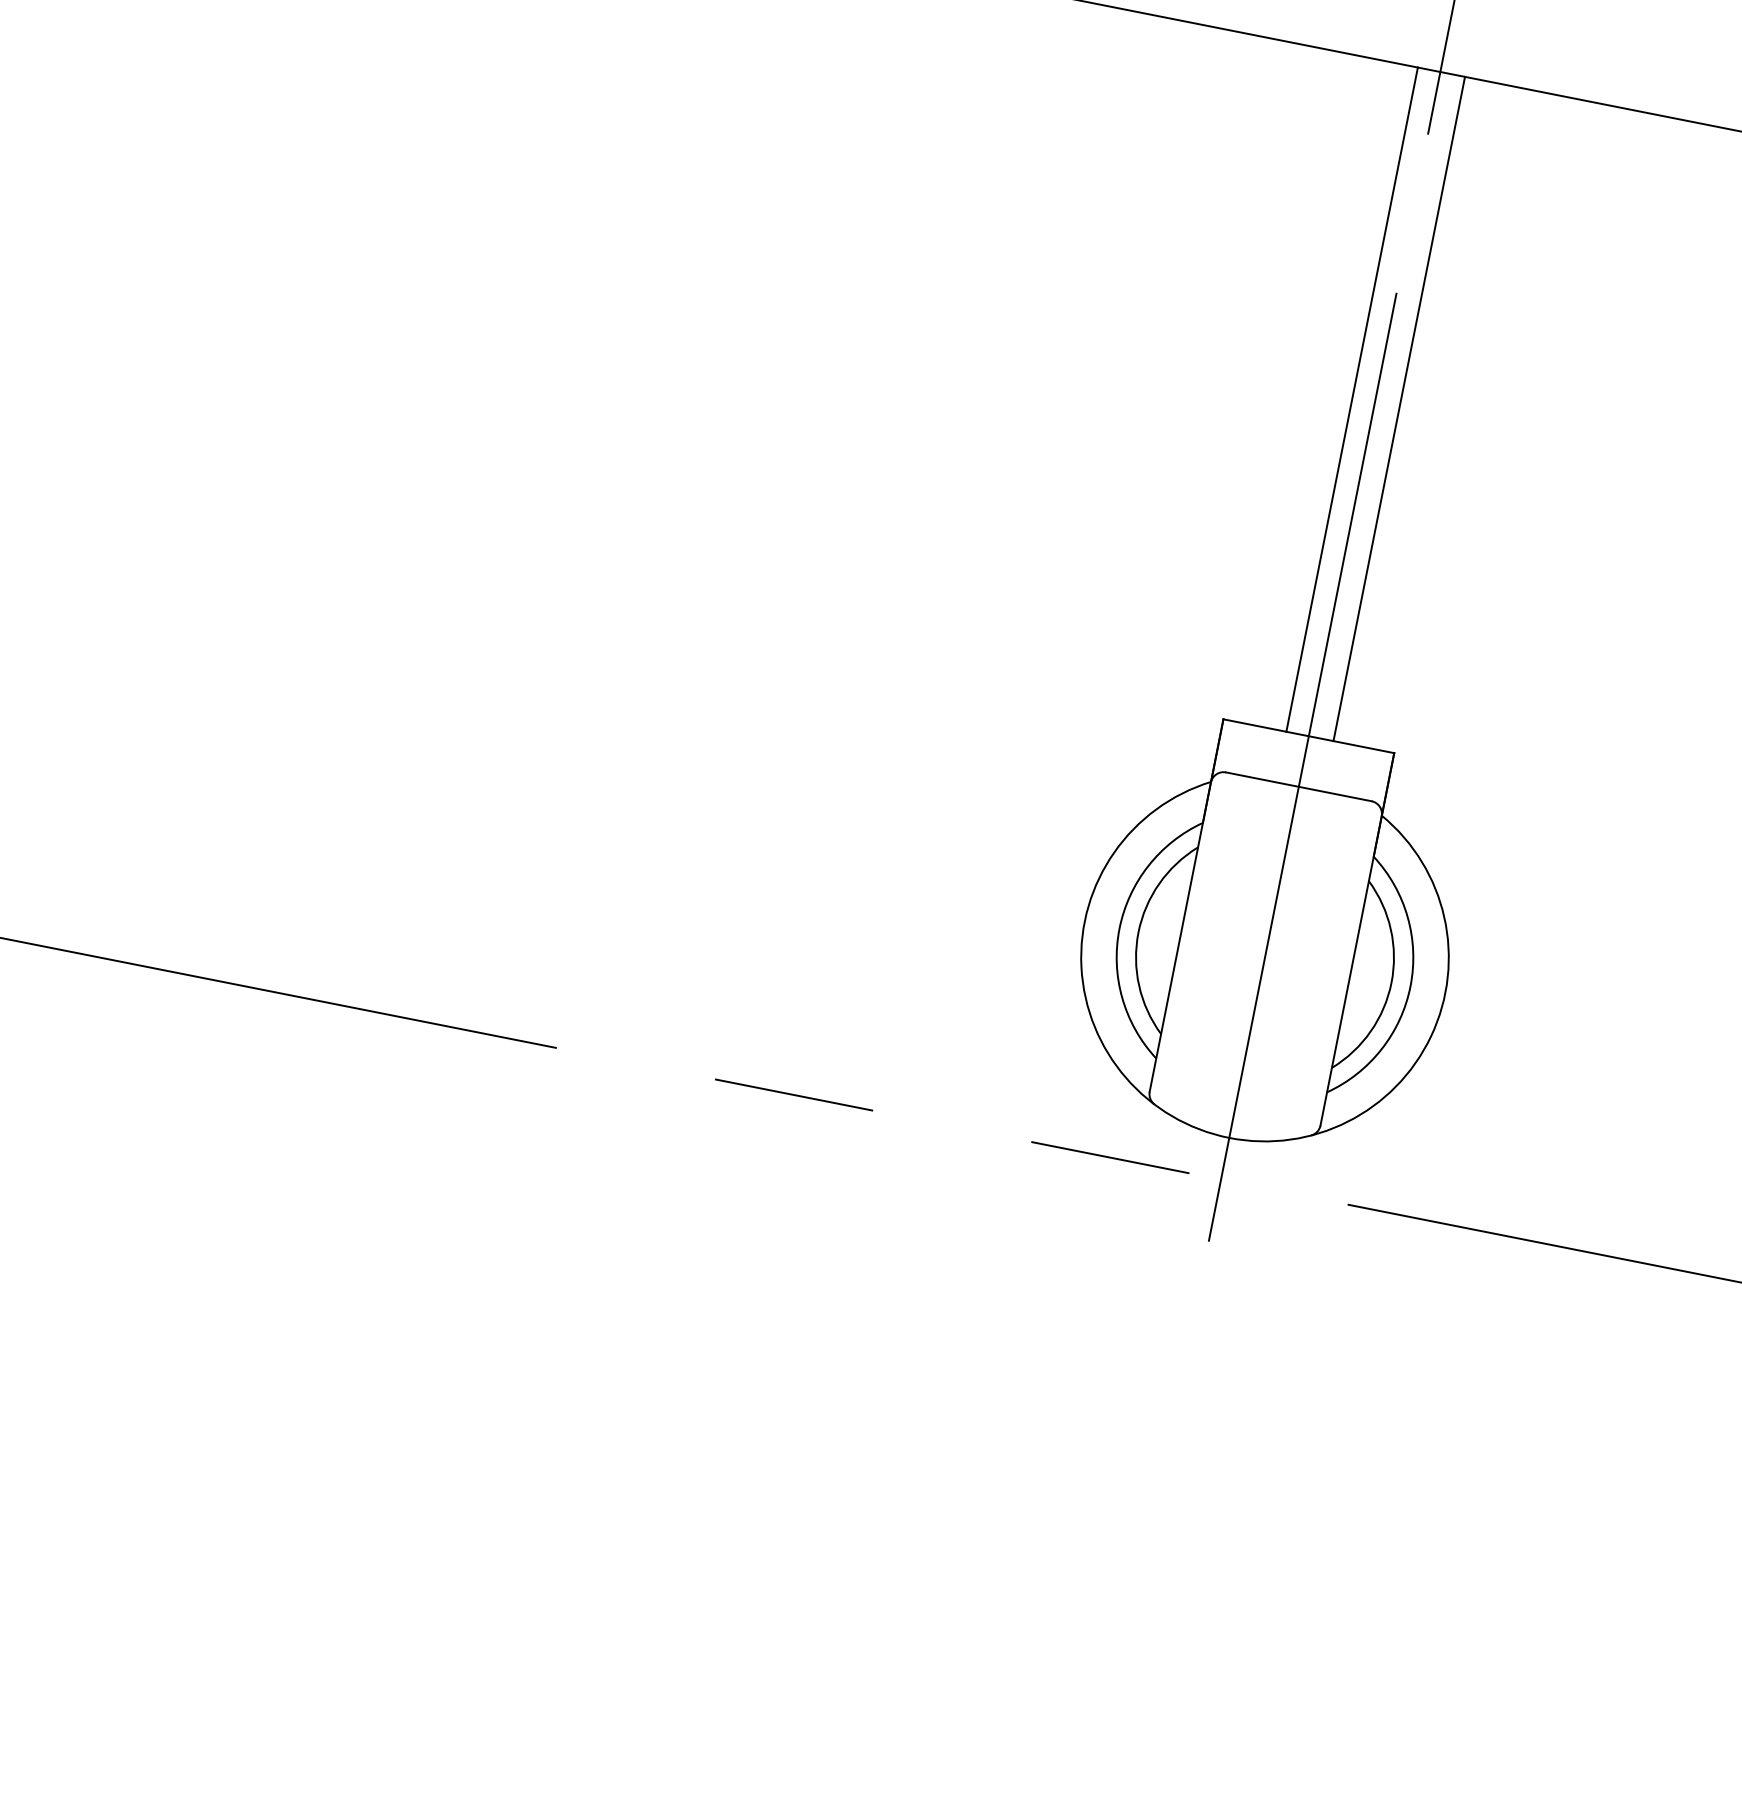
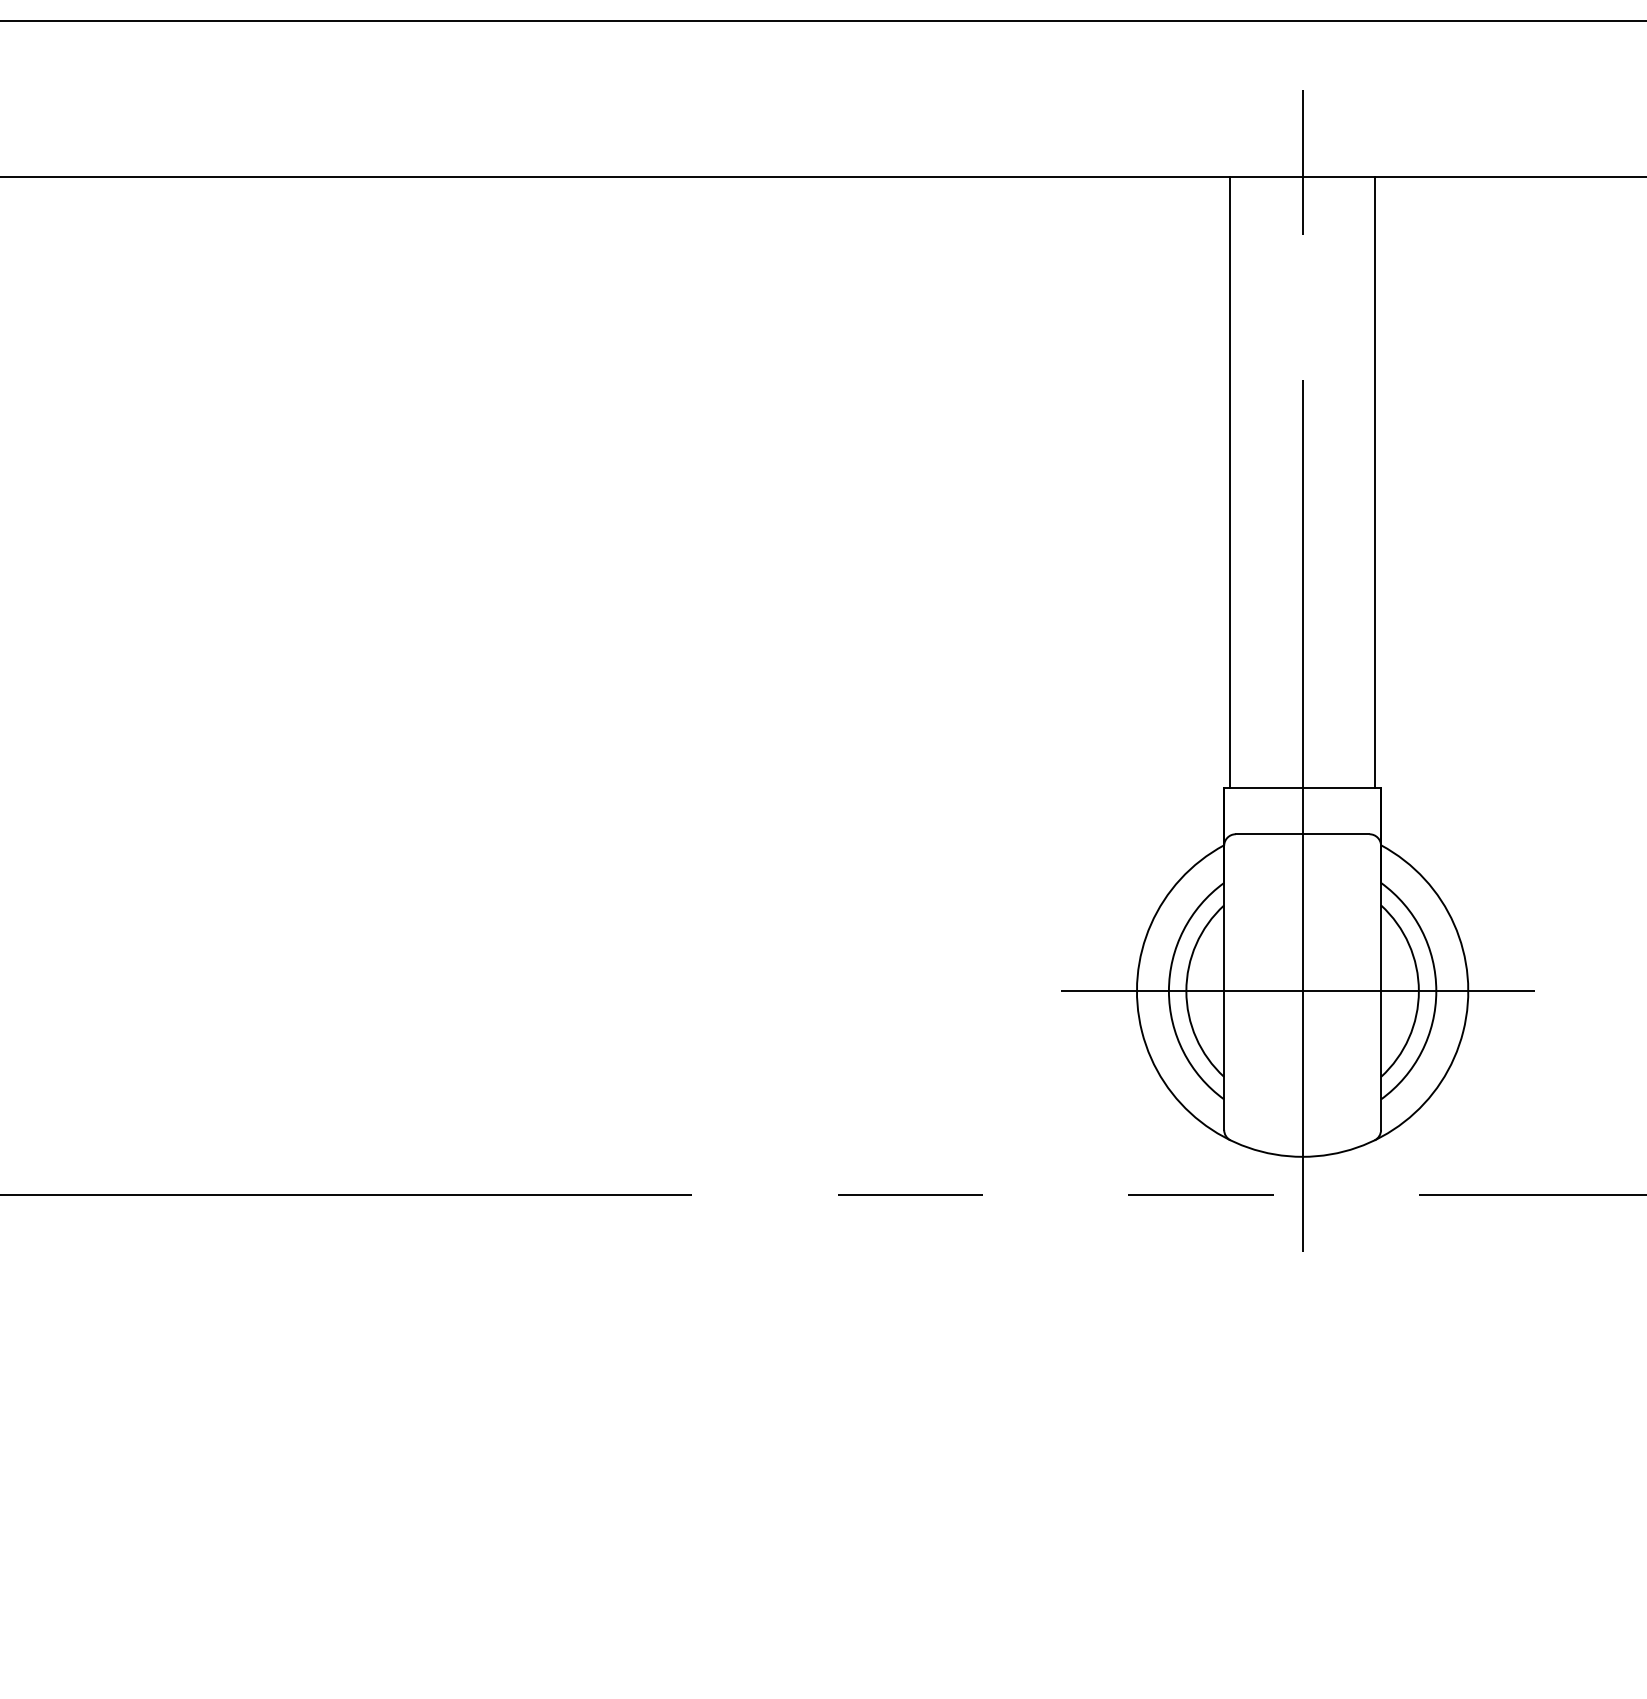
line: (1351, 399) -> (1229, 482), moved
line: (1399, 408) -> (1375, 482), moved
line: (1260, 957) -> (1298, 991), added

